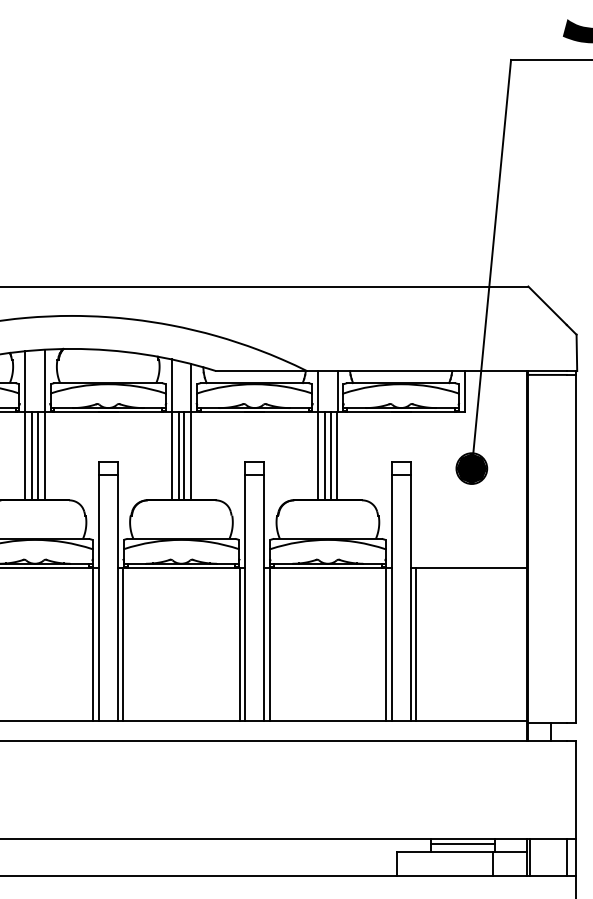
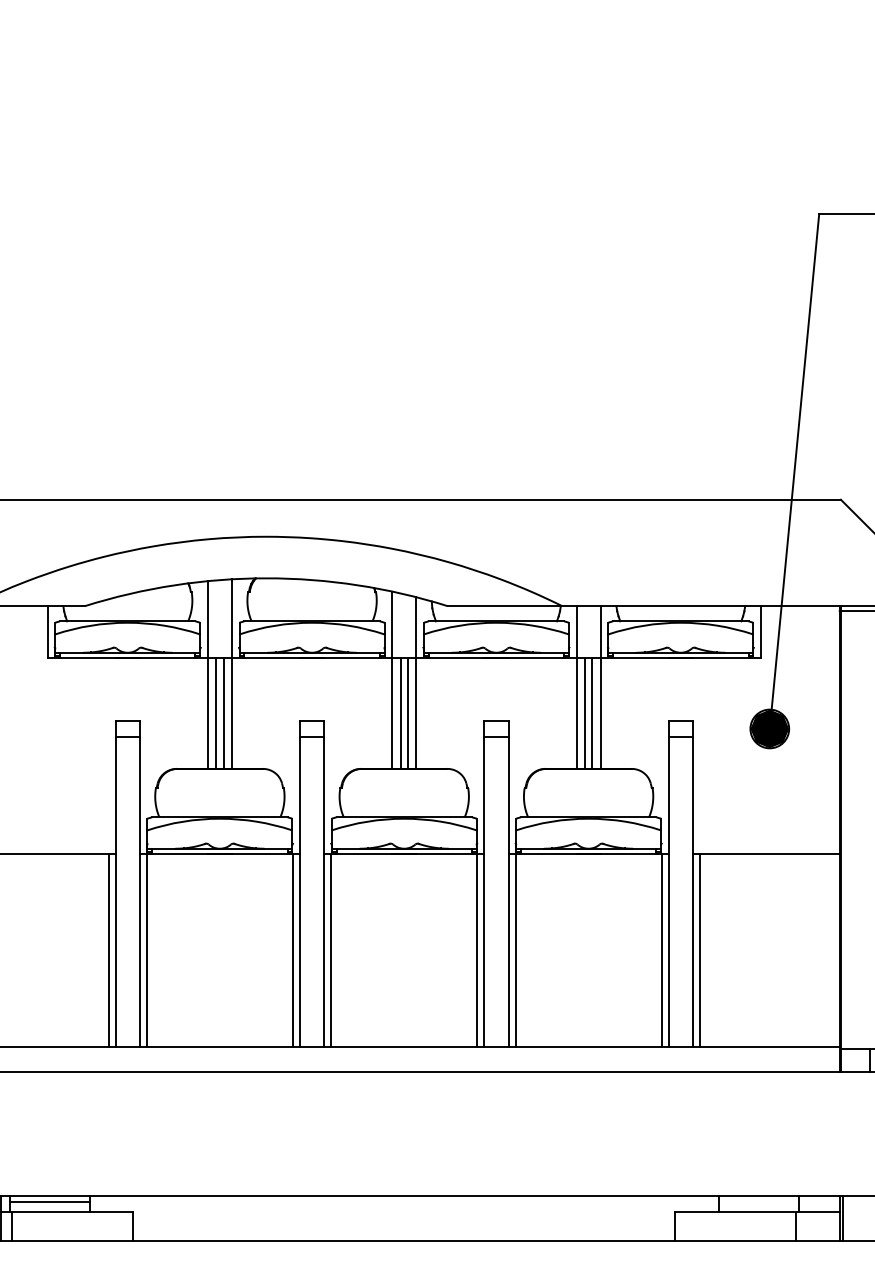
line: (462, 843) -> (758, 1201), removed

